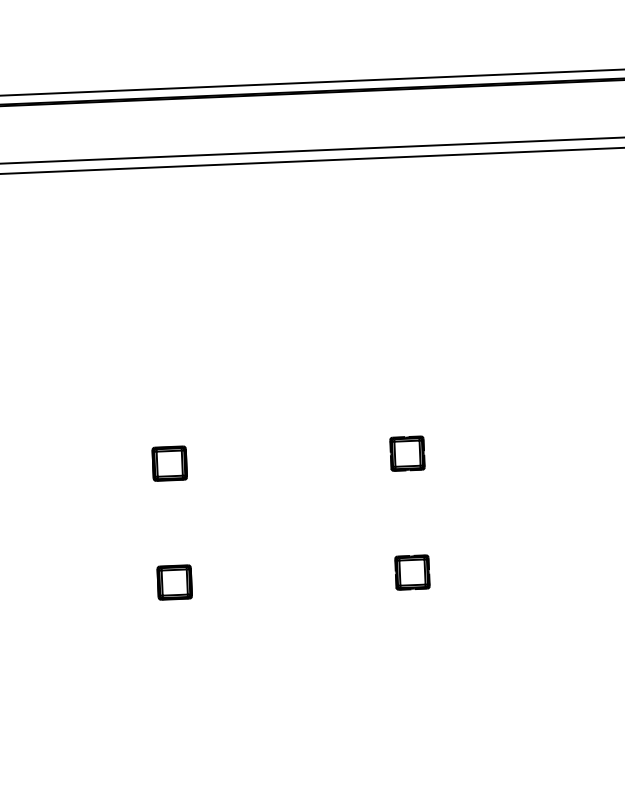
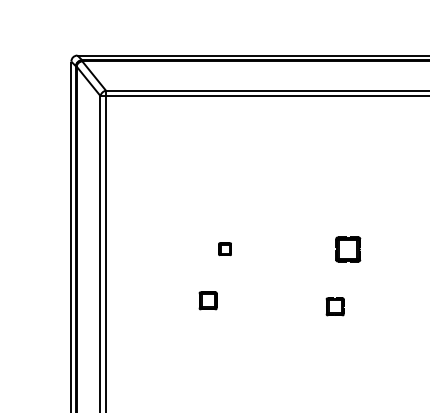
part: (406, 452) -> (347, 248), size x1.4
part: (168, 462) -> (224, 248), size x0.7
part: (411, 571) -> (334, 306), moved
part: (173, 581) -> (207, 300), moved

